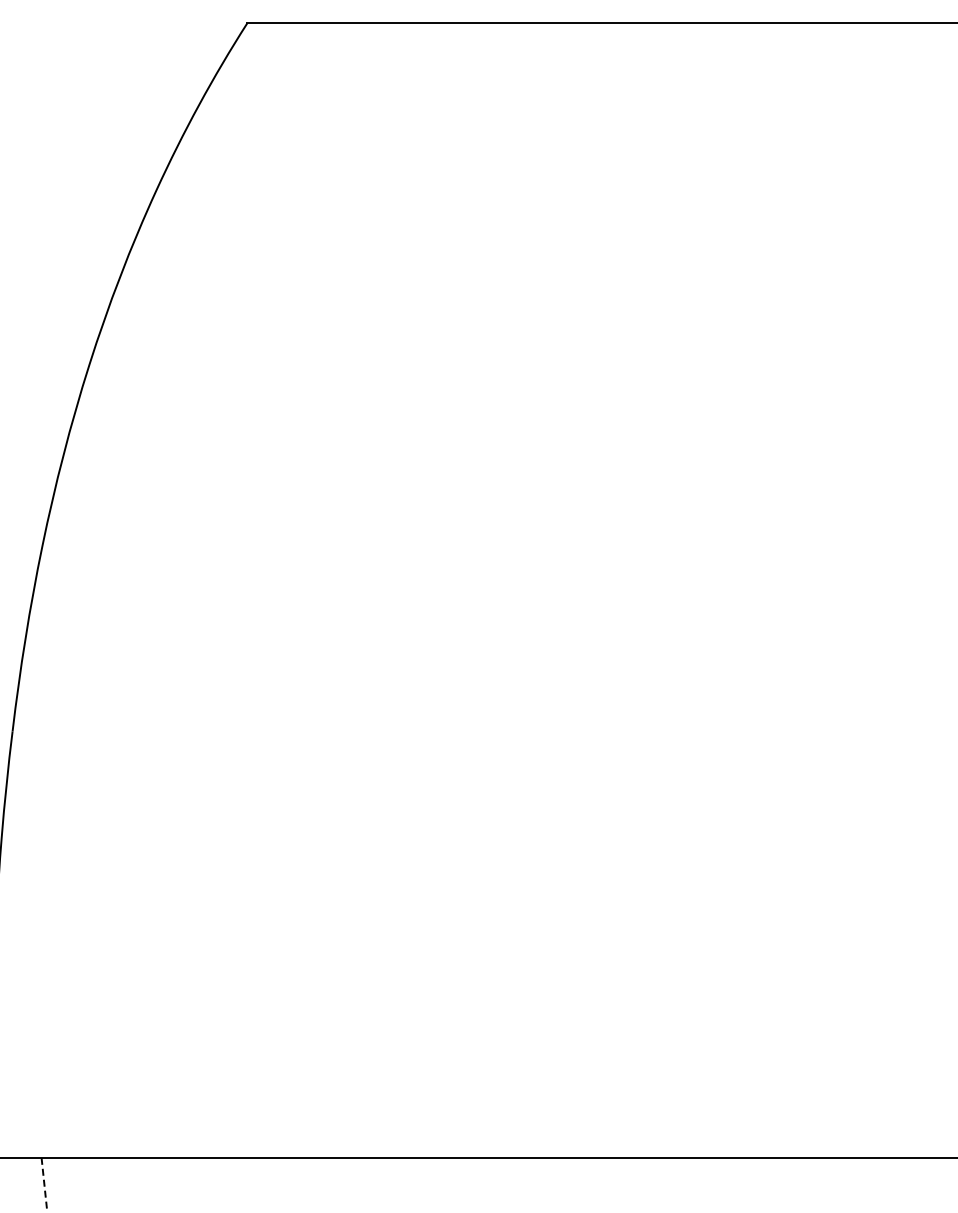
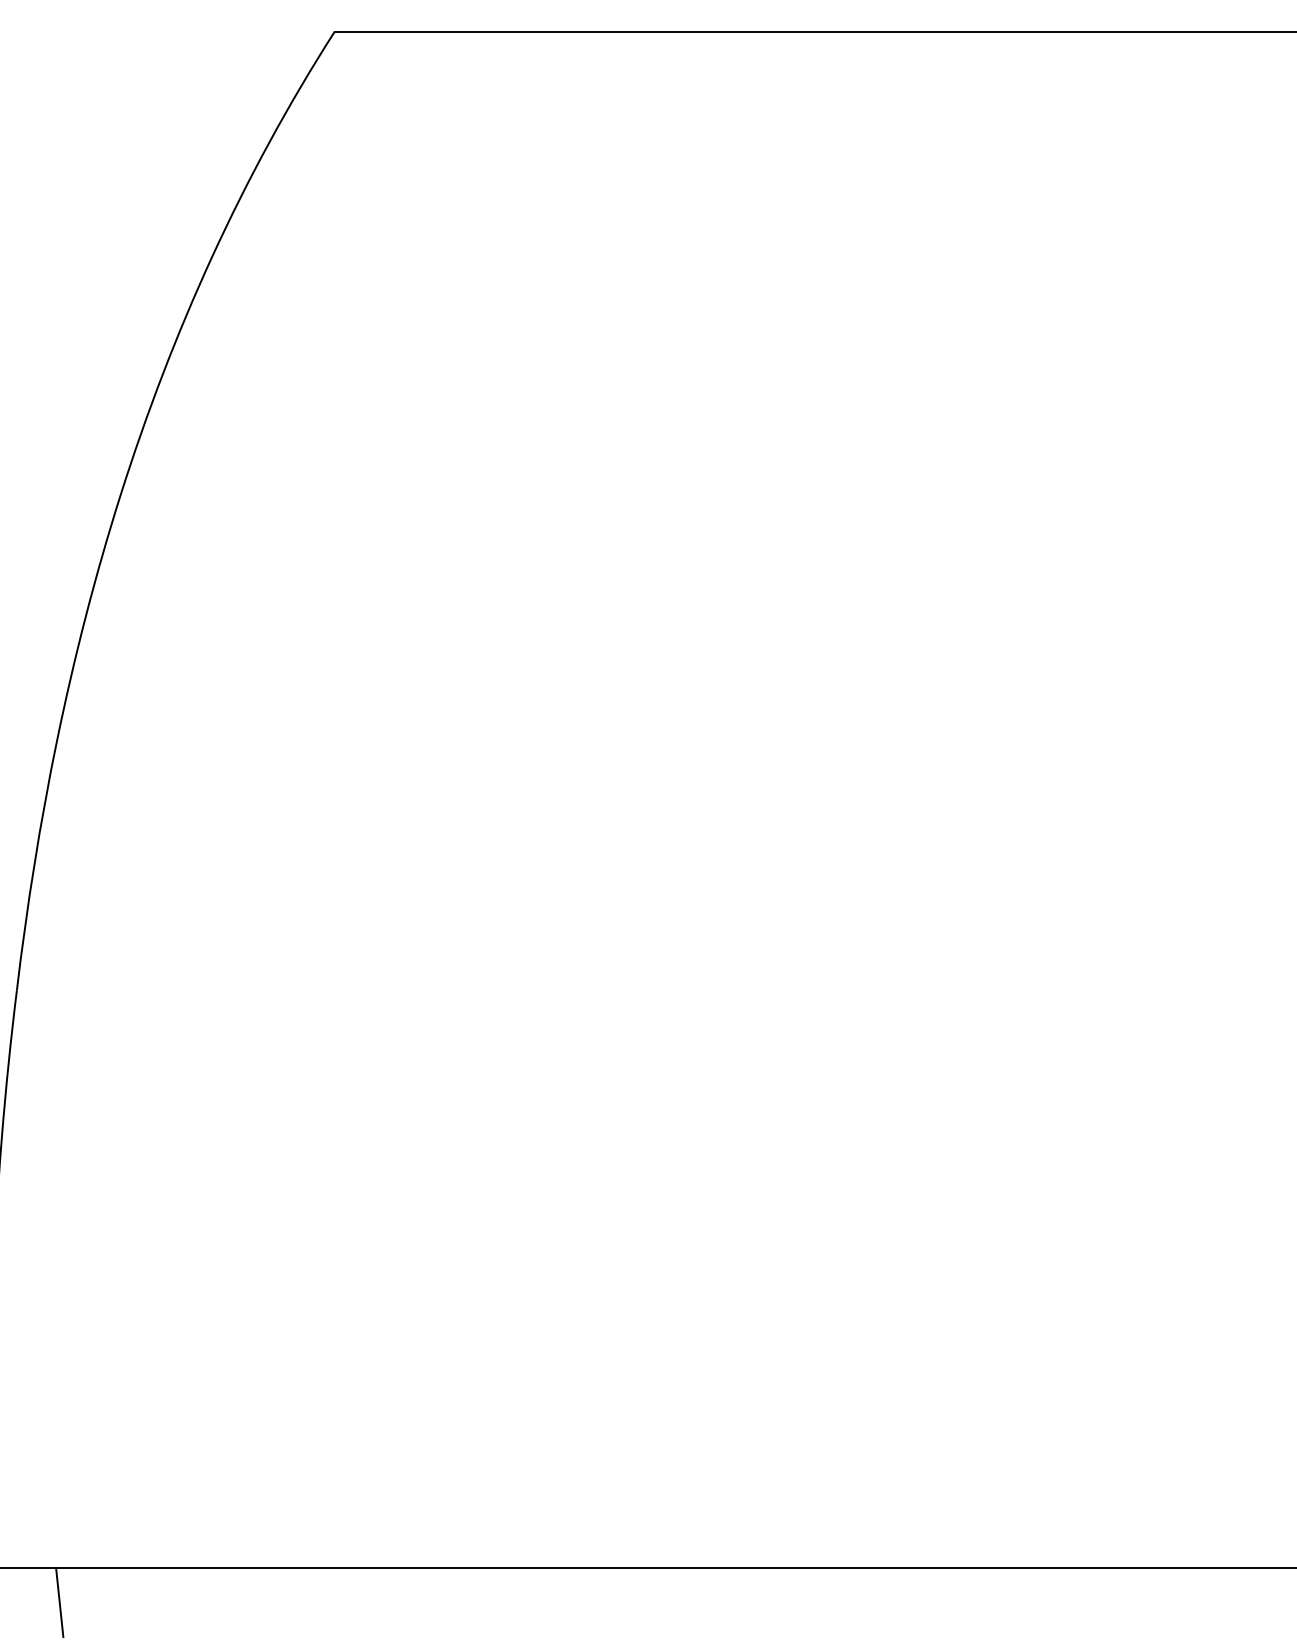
line: (44, 1183) -> (60, 1602), dashed -> solid

